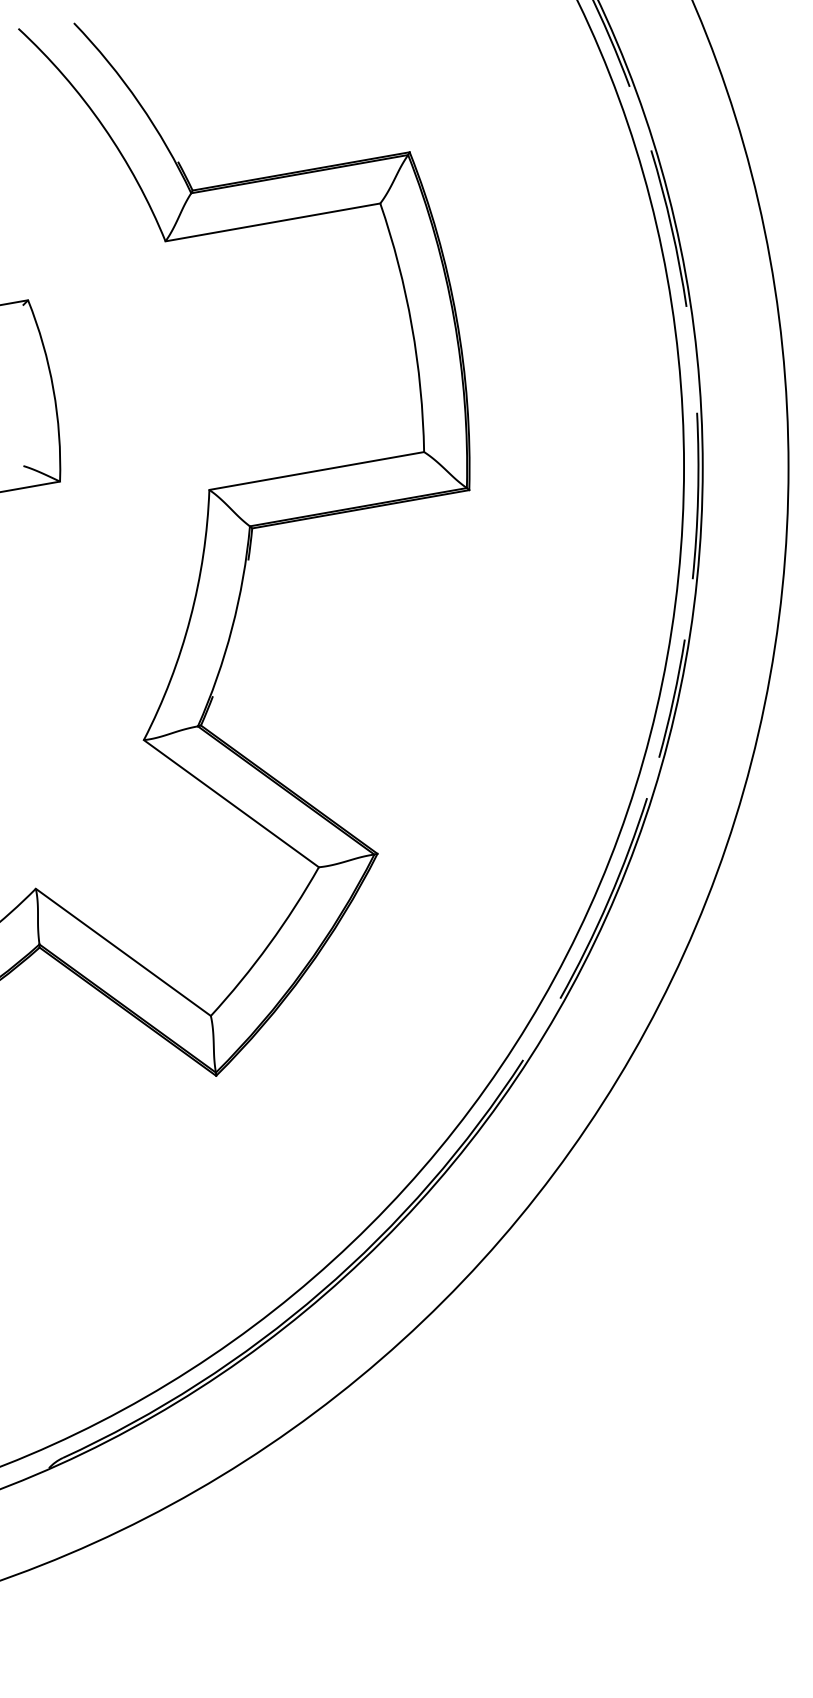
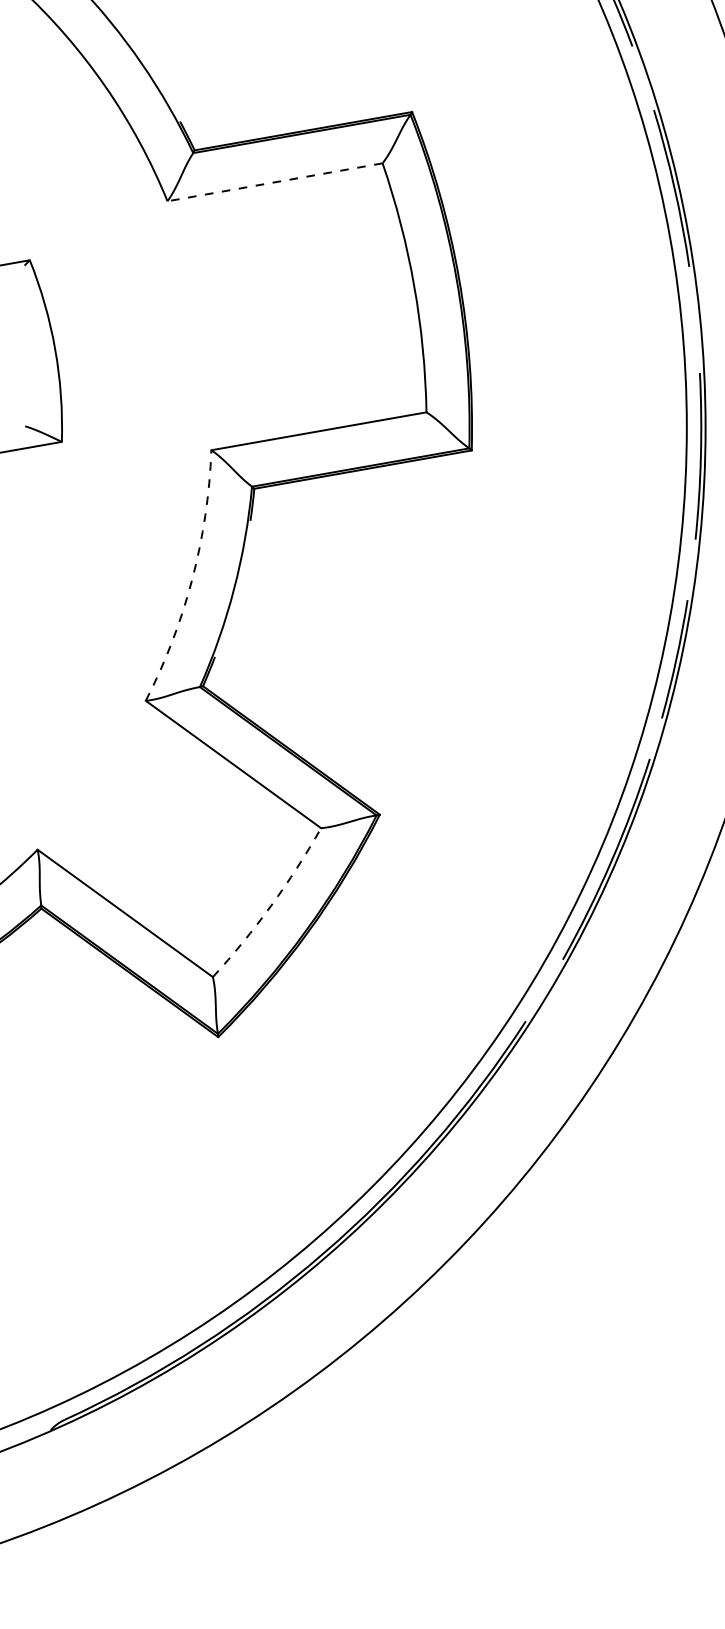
line: (272, 222) -> (274, 182), solid -> dashed
arc: (190, 618) -> (192, 579), solid -> dashed
arc: (269, 944) -> (271, 905), solid -> dashed

